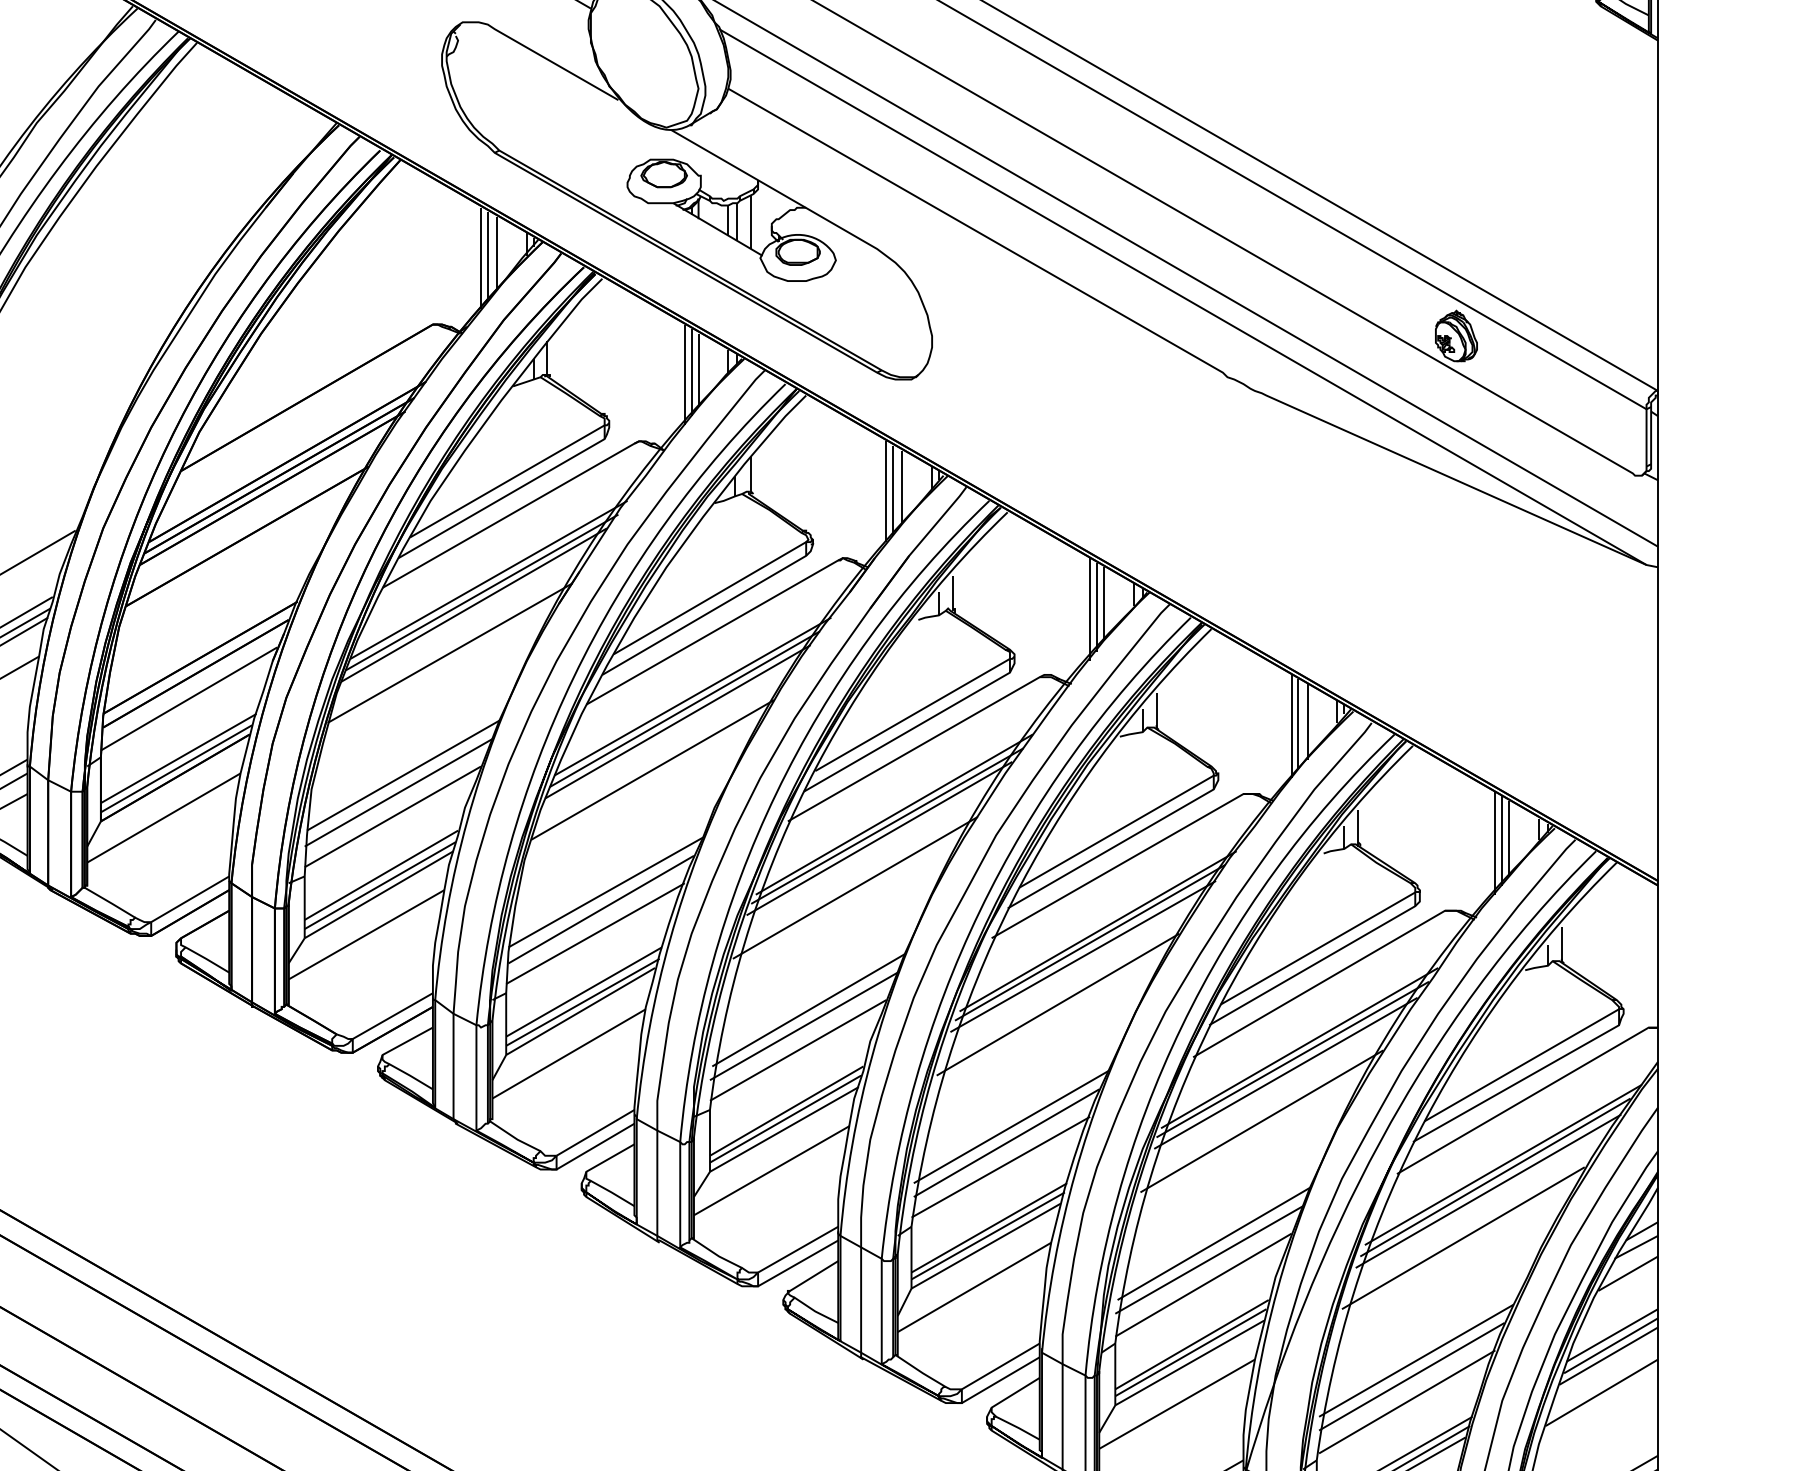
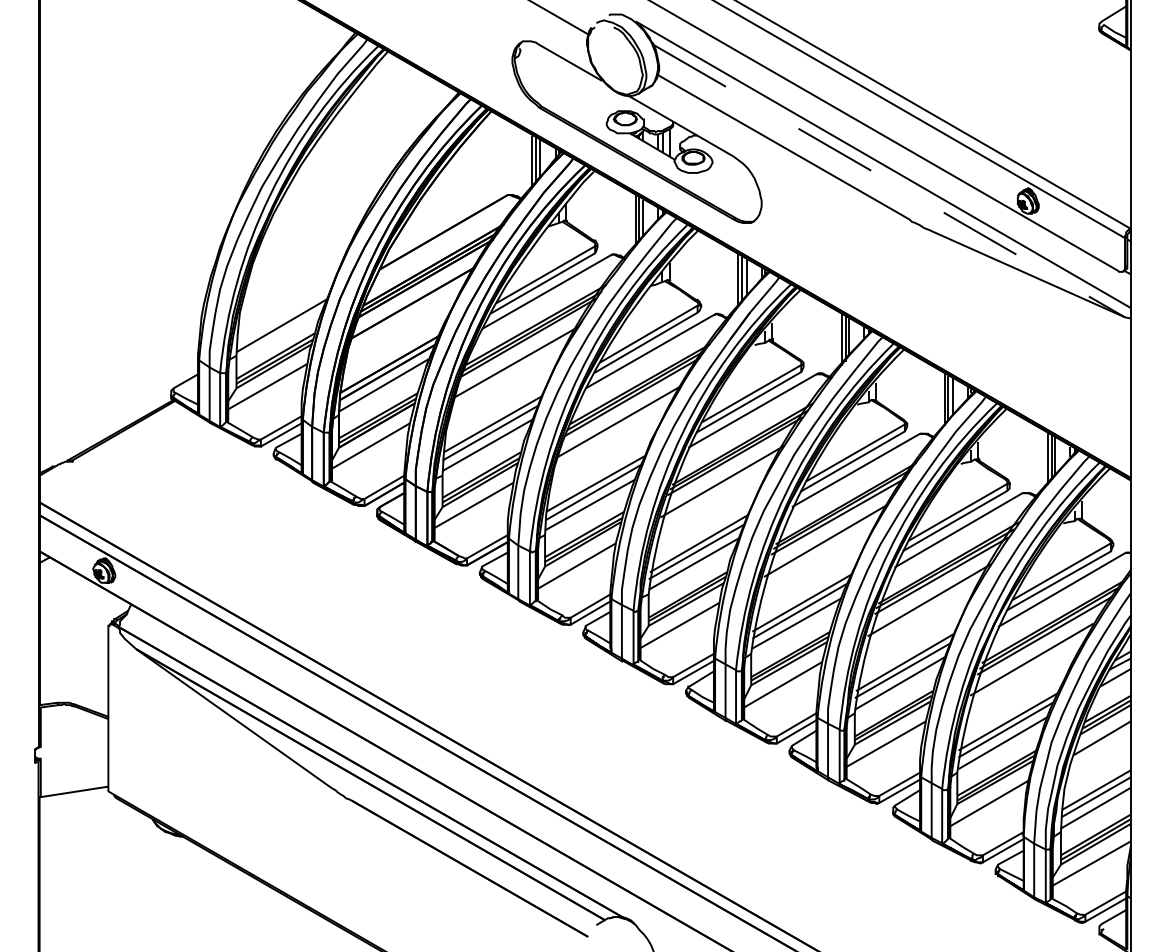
line: (1183, 297) -> (889, 181), solid -> dashed

